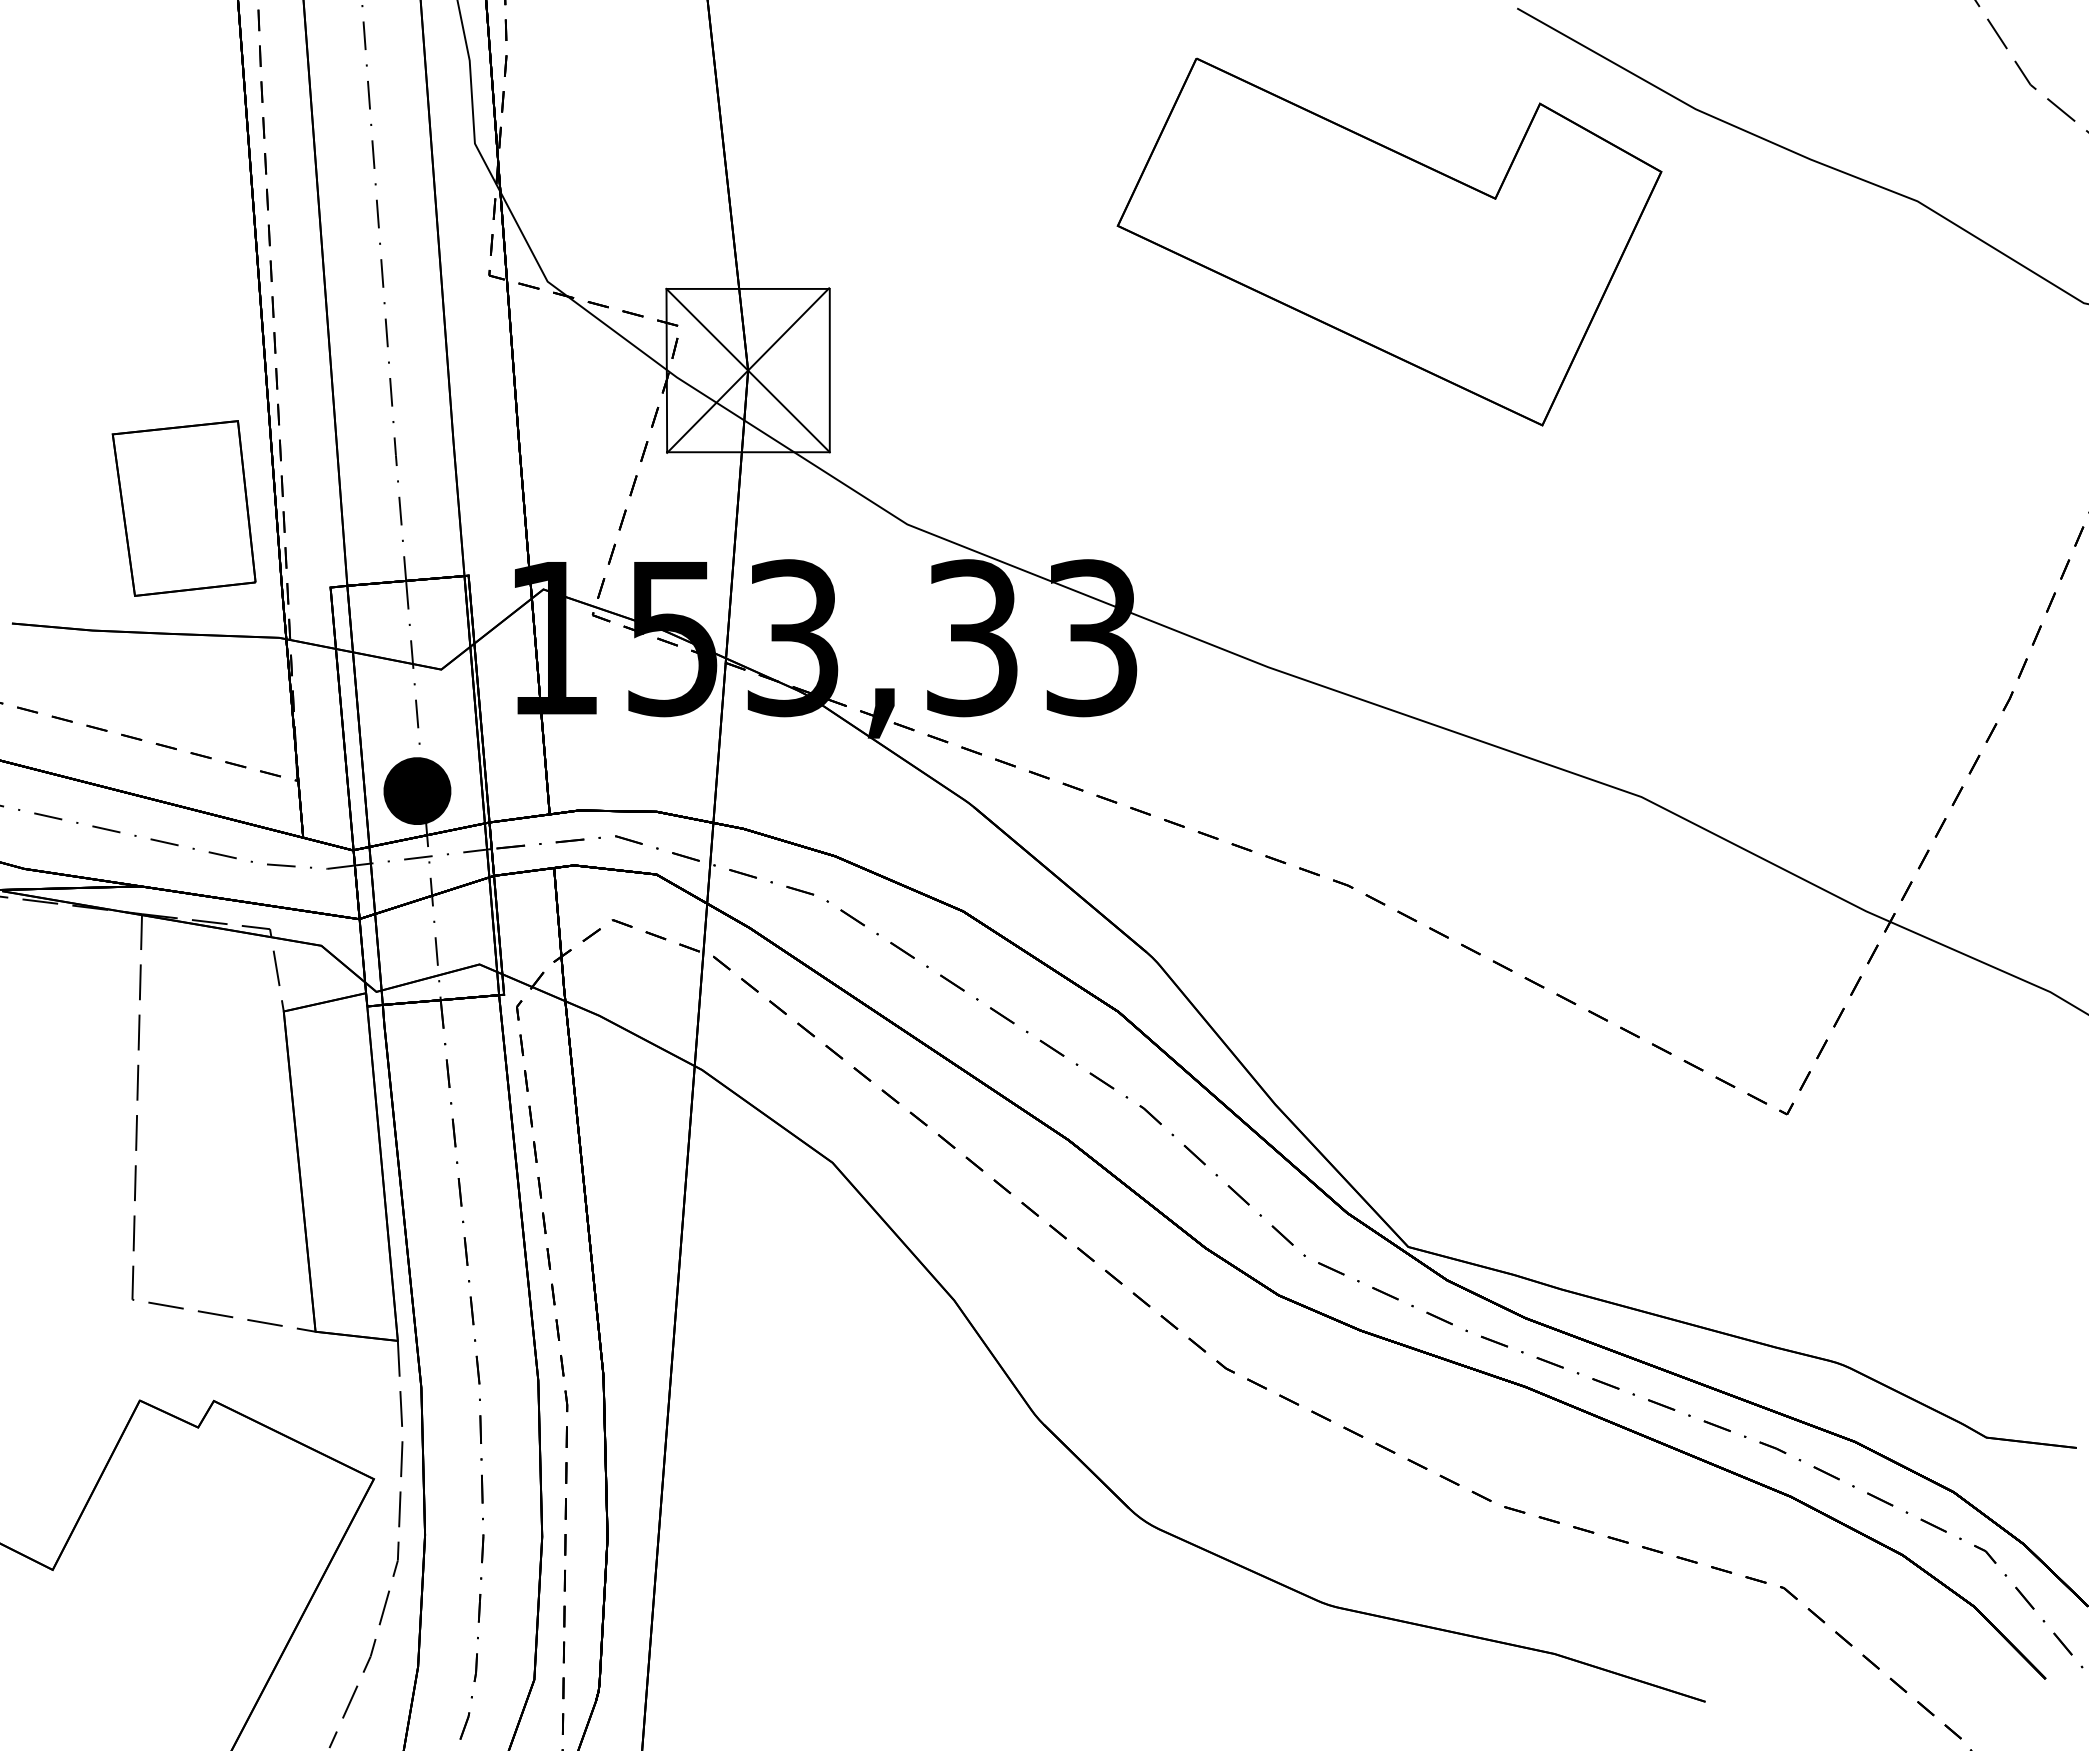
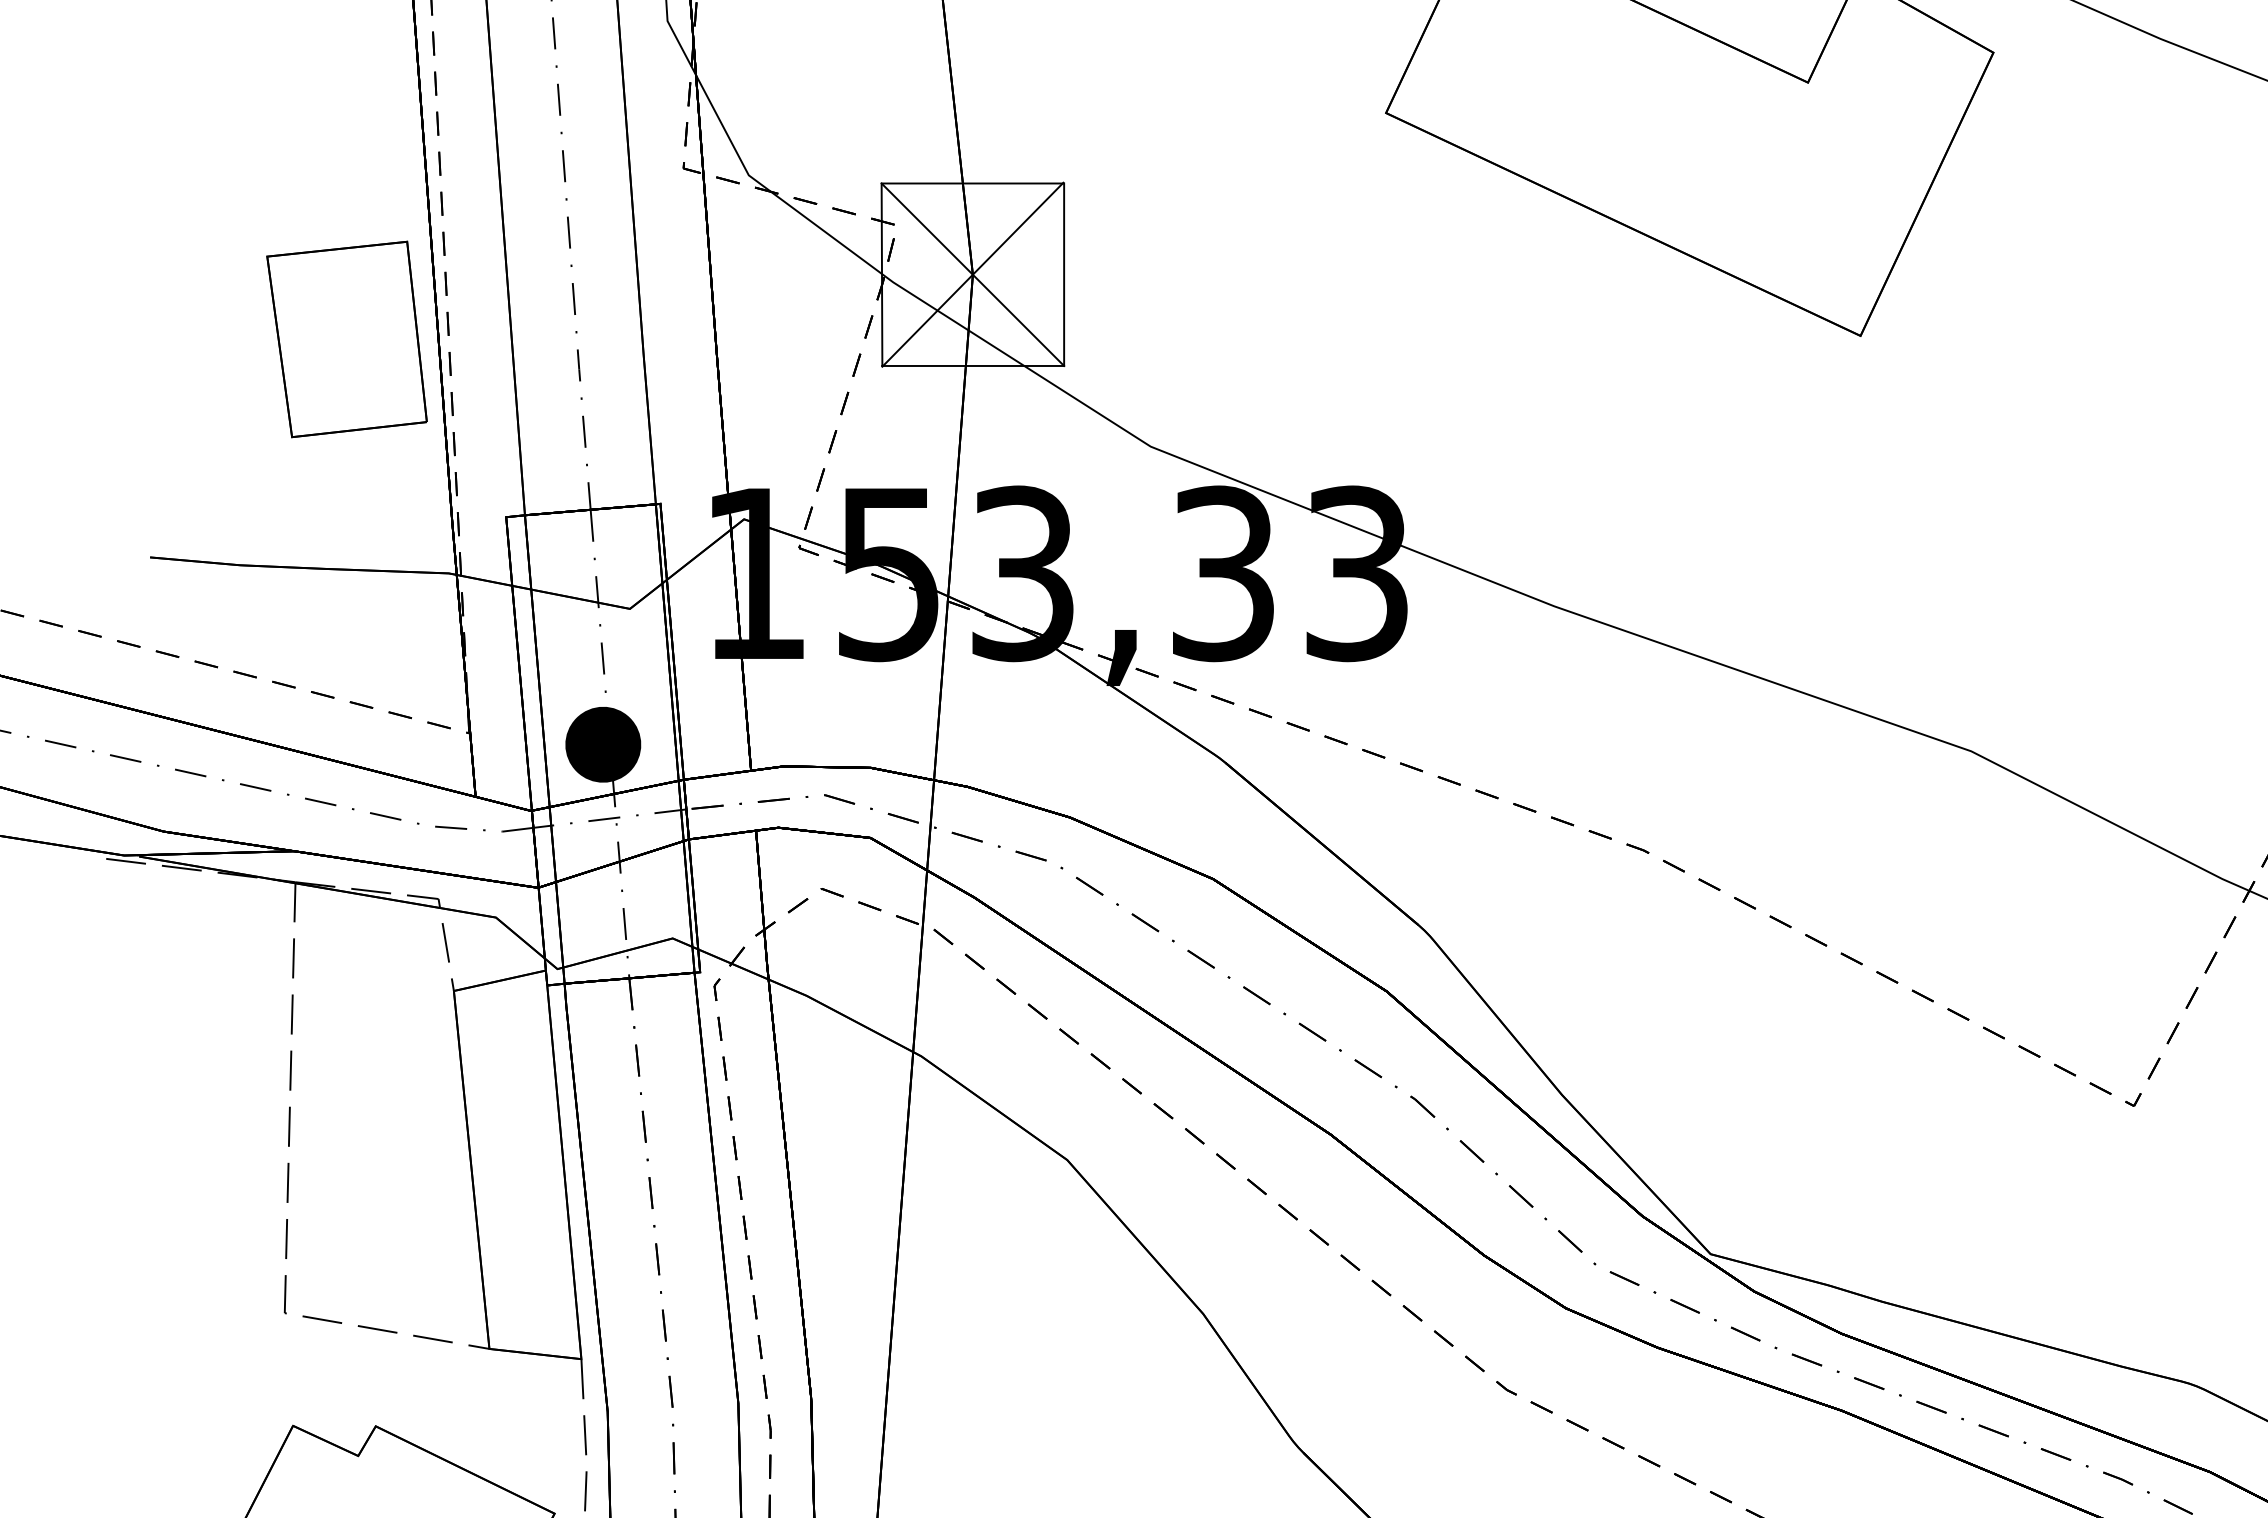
part: (183, 508) -> (346, 339), moved

